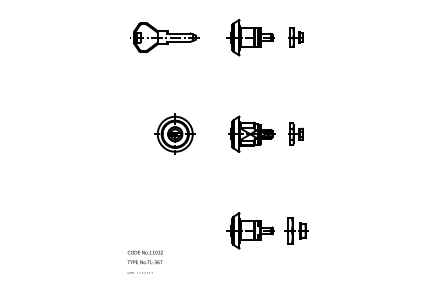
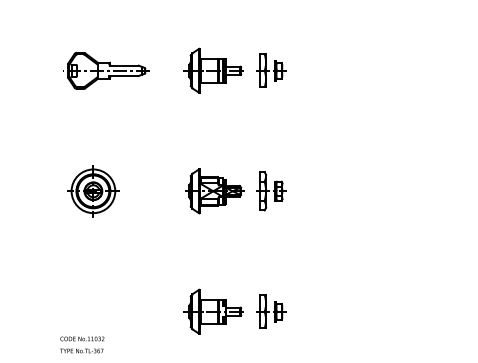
part: (296, 37) -> (270, 70), size x1.43
part: (174, 133) -> (92, 190), moved
part: (296, 133) -> (270, 190), size x1.43

